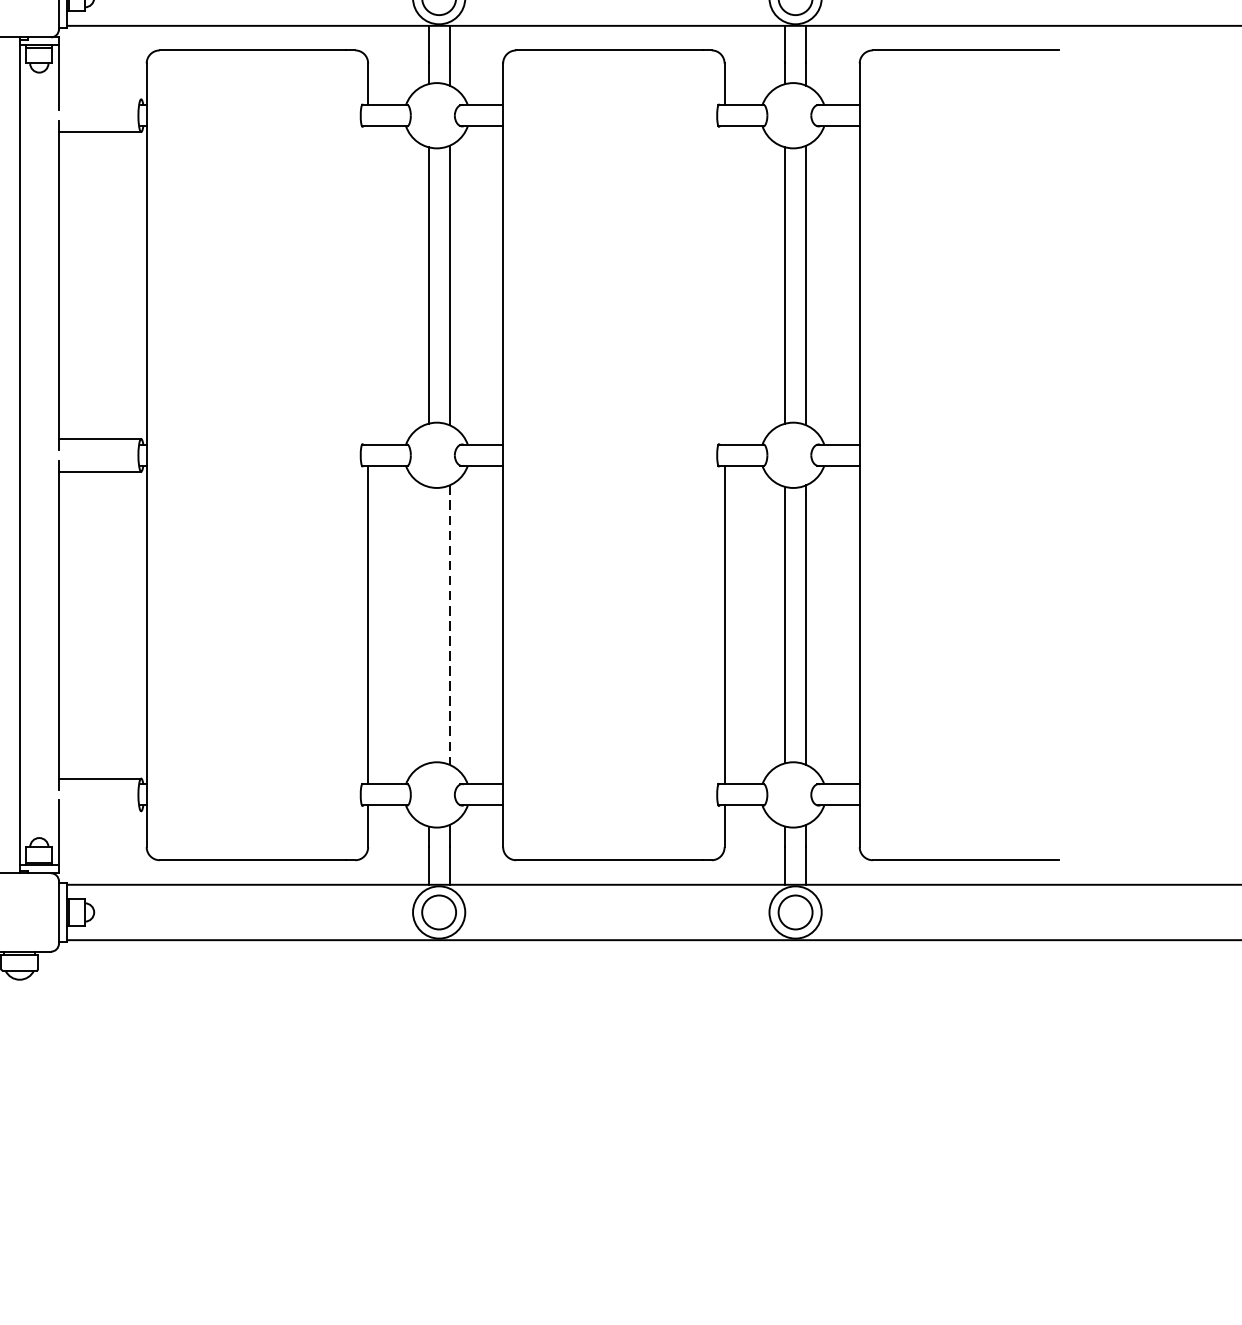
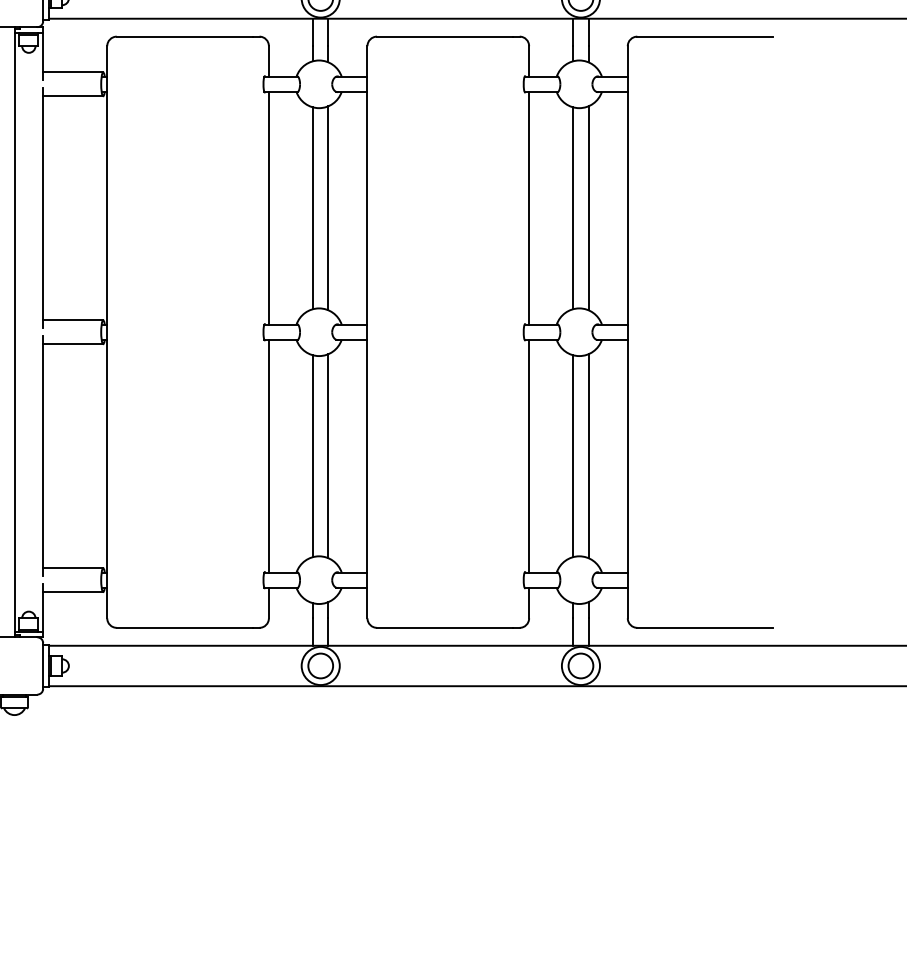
line: (100, 99) -> (73, 72), added
line: (367, 284) -> (268, 207), added
line: (725, 284) -> (529, 207), added
line: (429, 625) -> (313, 456), added
line: (449, 625) -> (328, 456), dashed -> solid
line: (100, 811) -> (73, 592), added

